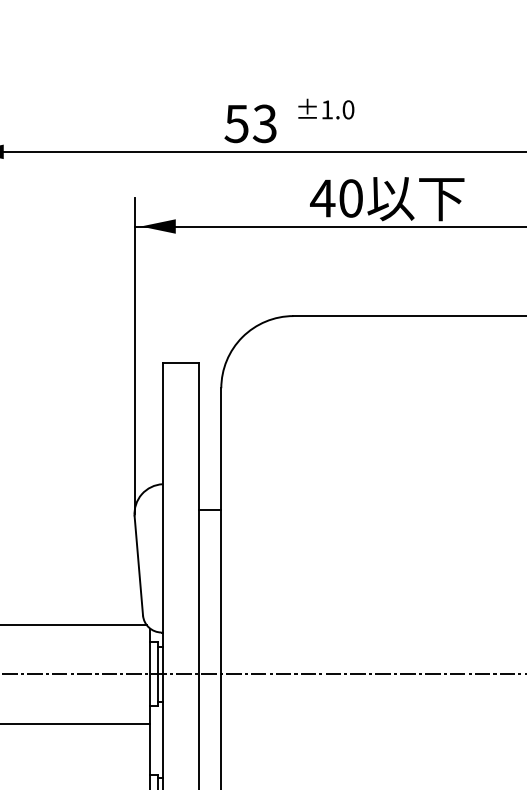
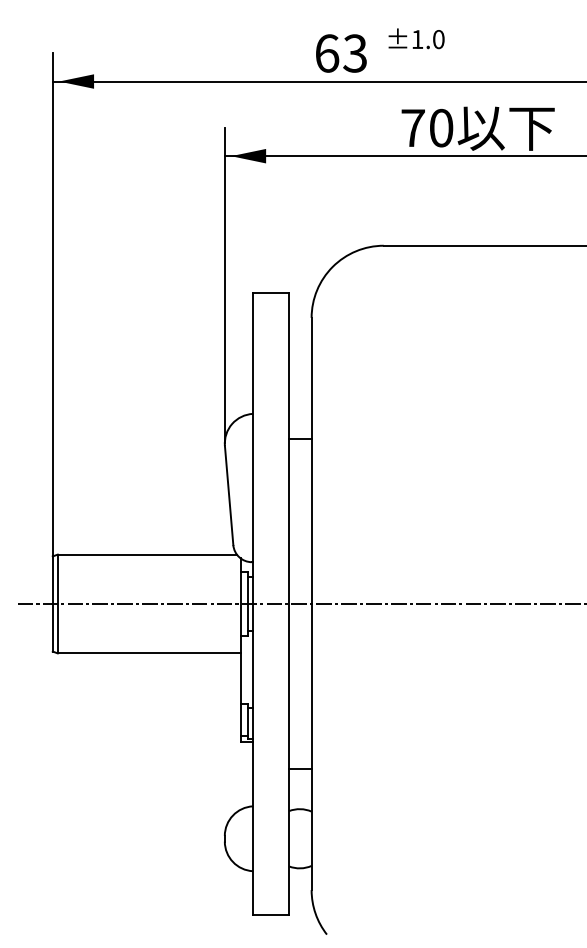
text: (236, 123) -> (326, 53), 53 -> 63
text: (322, 197) -> (412, 127), 40 -> 70

